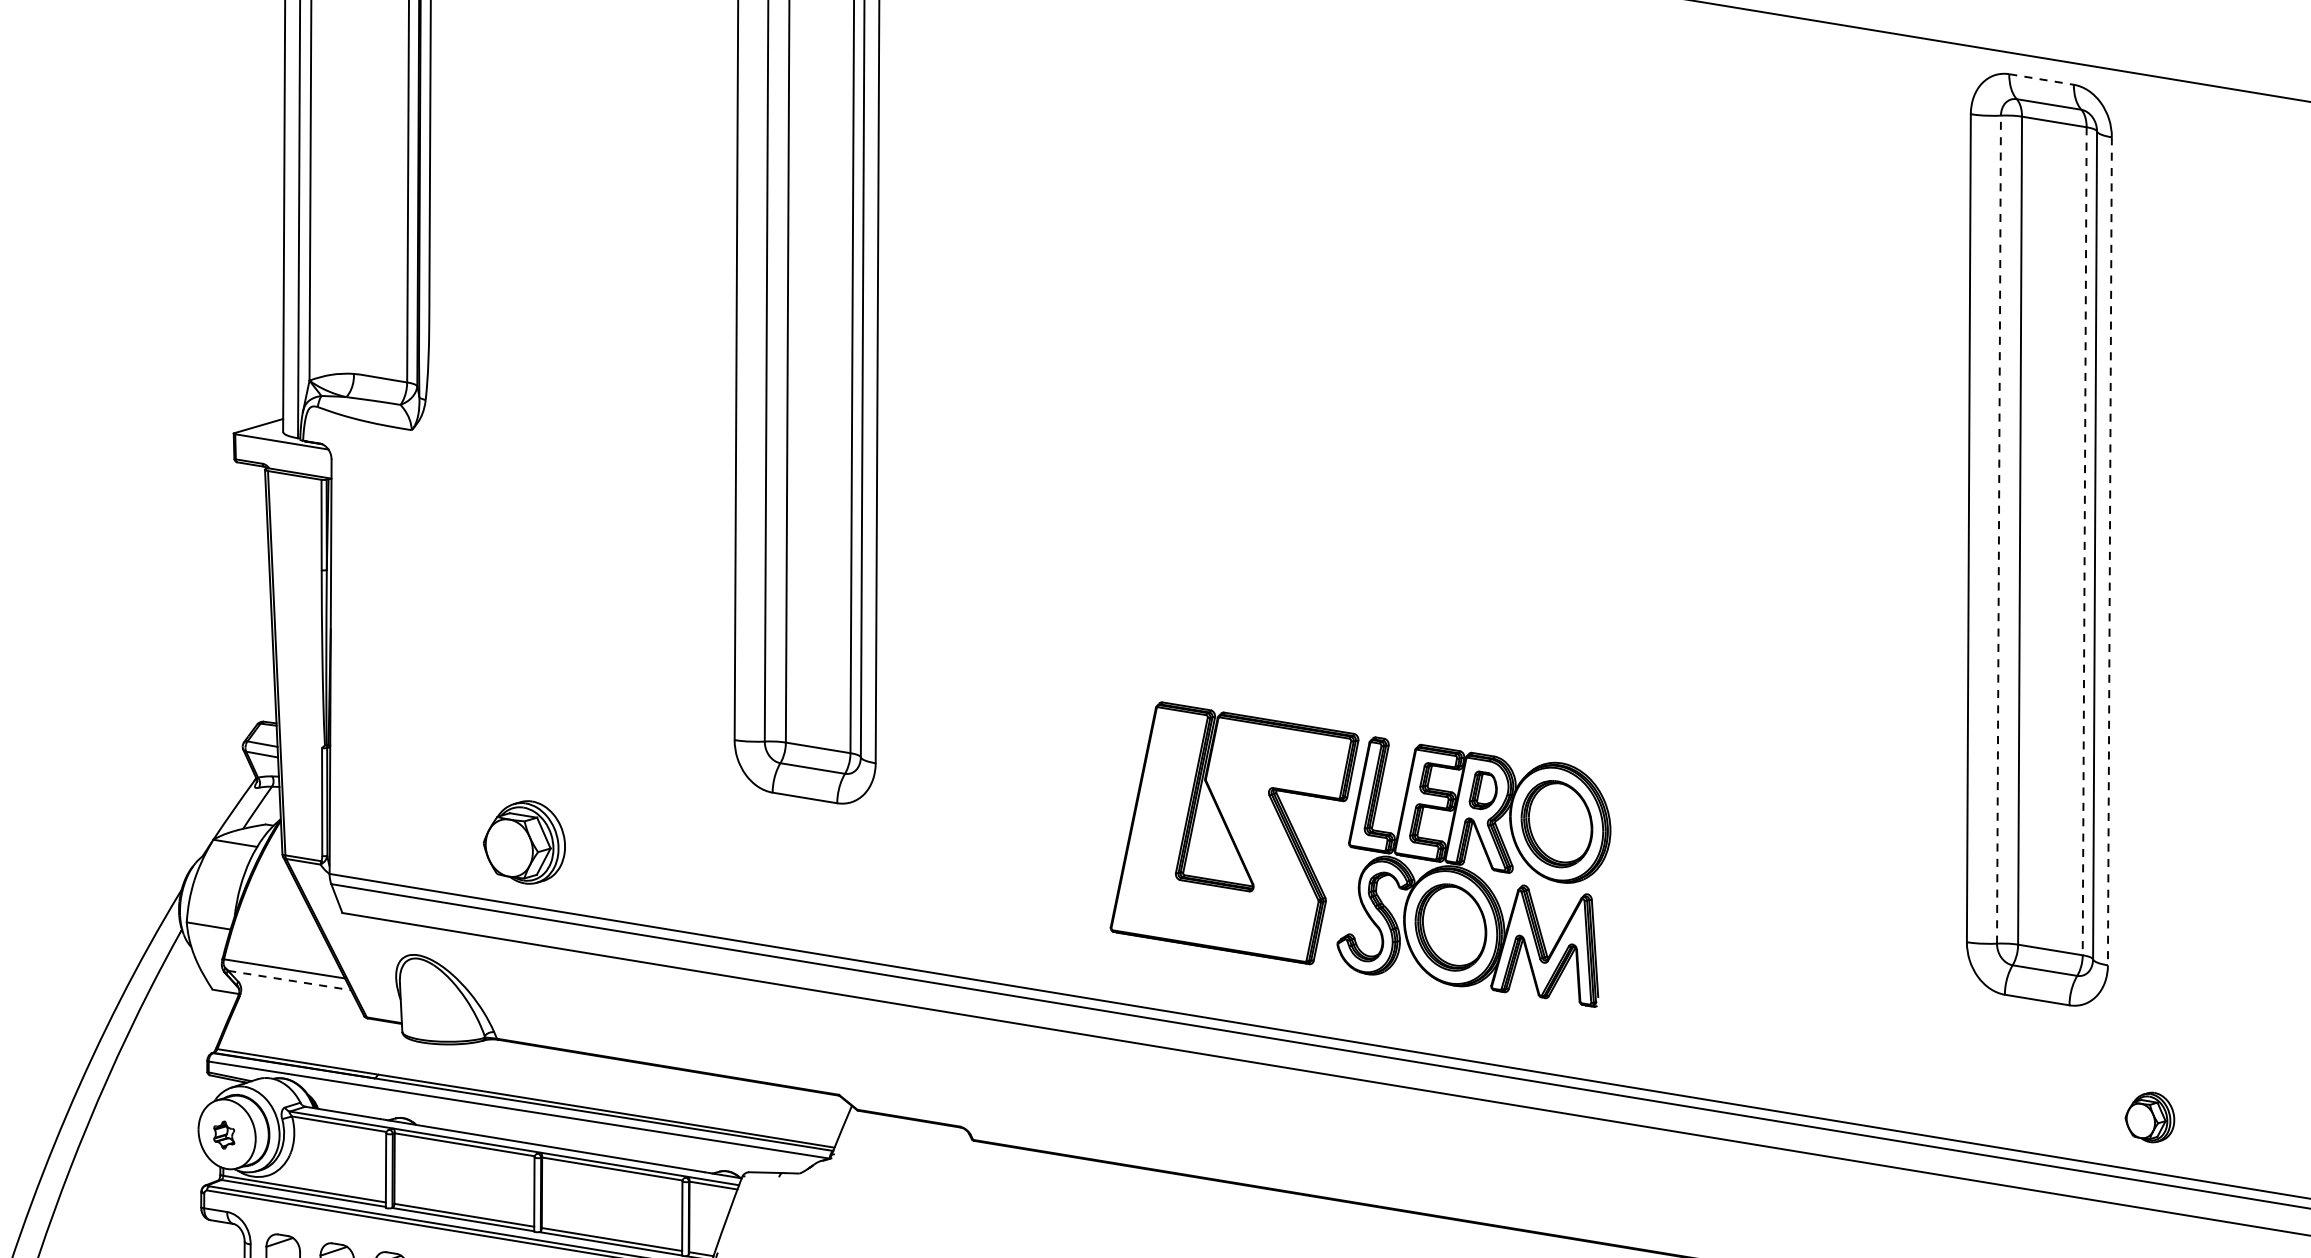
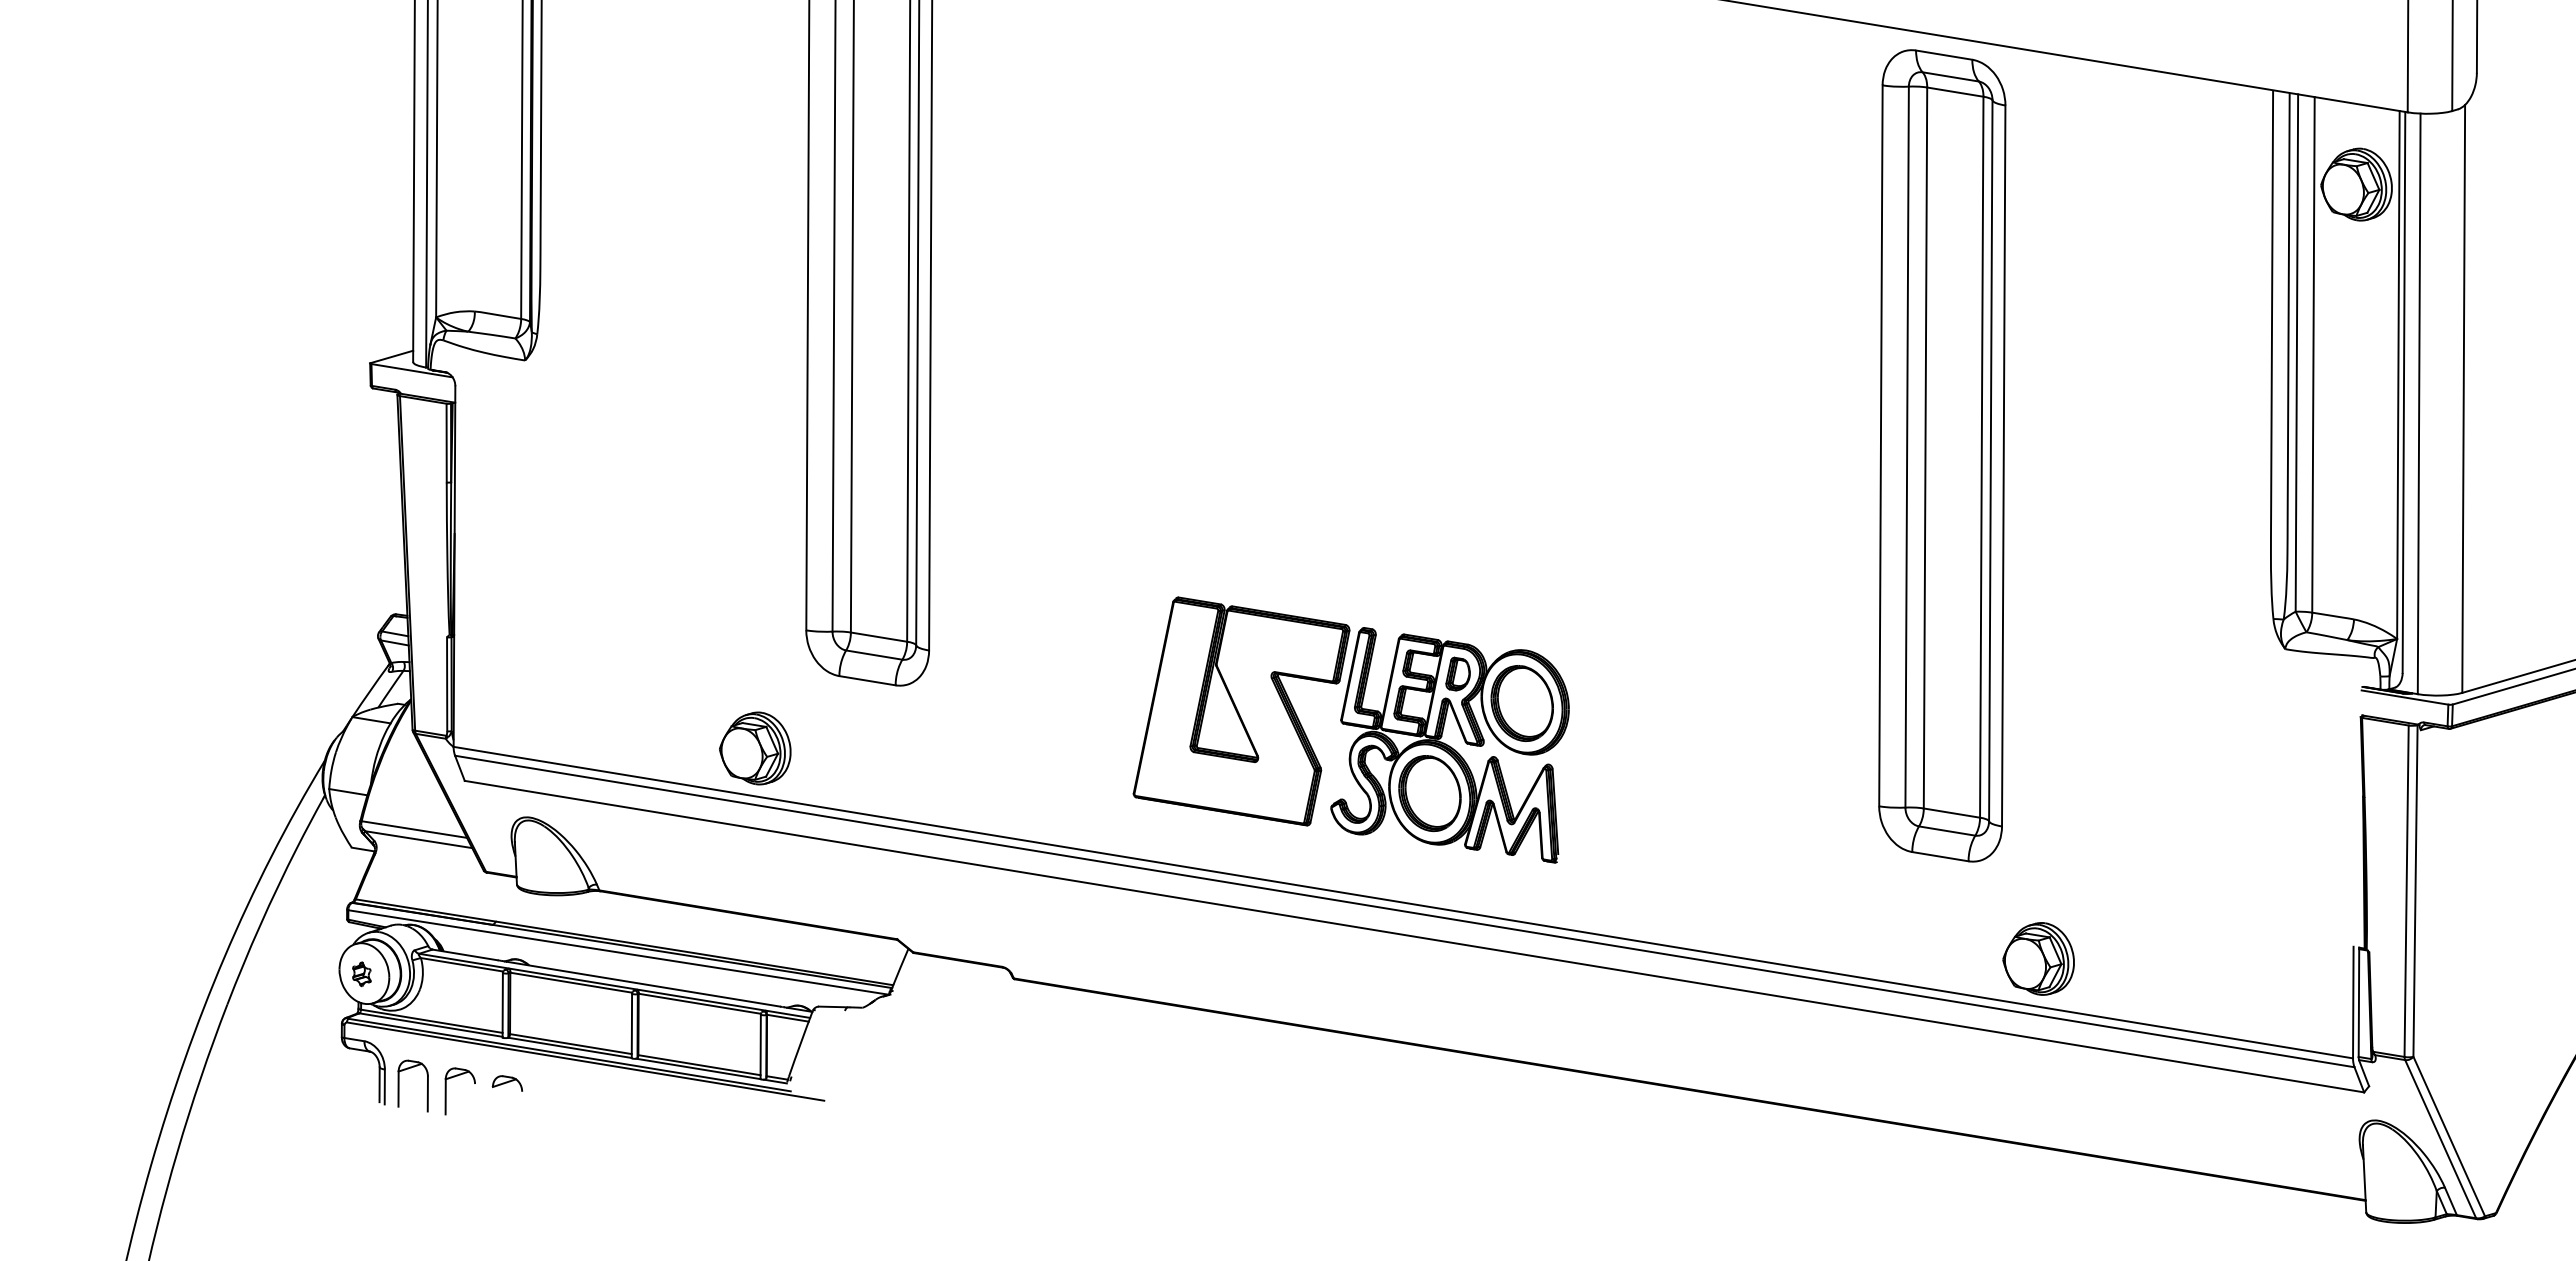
line: (2041, 79) -> (1944, 55), dashed -> solid
line: (1999, 528) -> (1907, 446), dashed -> solid
line: (2084, 541) -> (1981, 457), dashed -> solid
line: (2109, 551) -> (2003, 466), dashed -> solid
part: (524, 842) -> (755, 748), moved
line: (290, 980) -> (419, 839), dashed -> solid
part: (2149, 1116) -> (2038, 958), size x1.67

